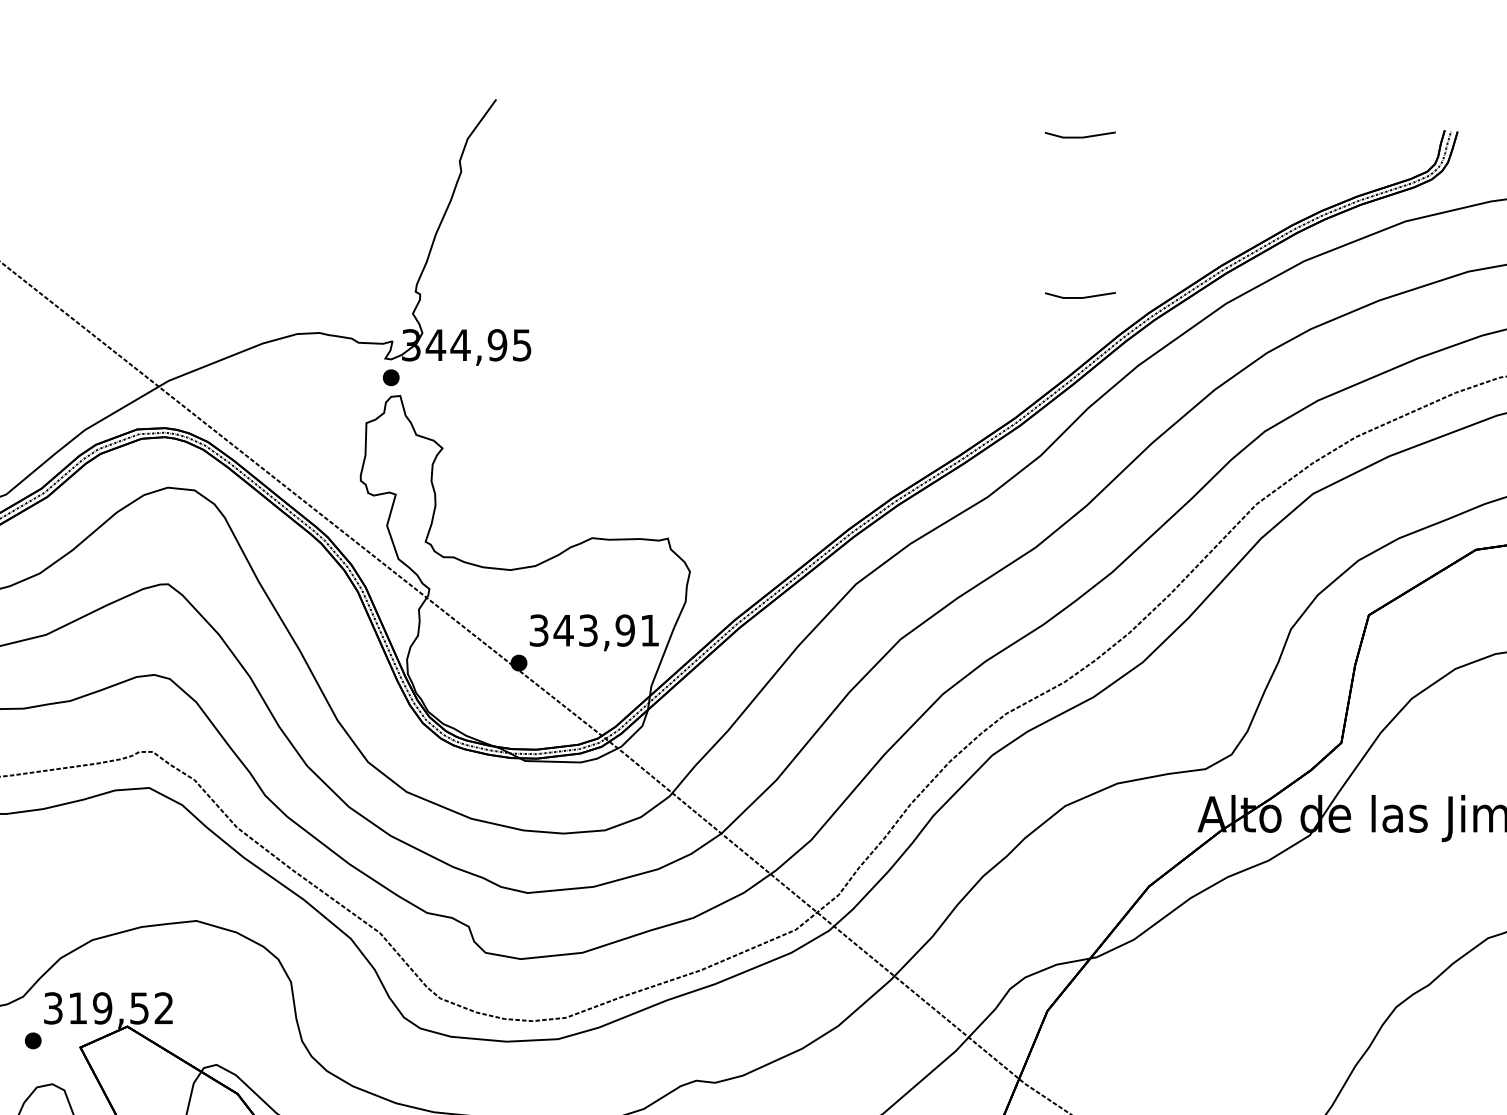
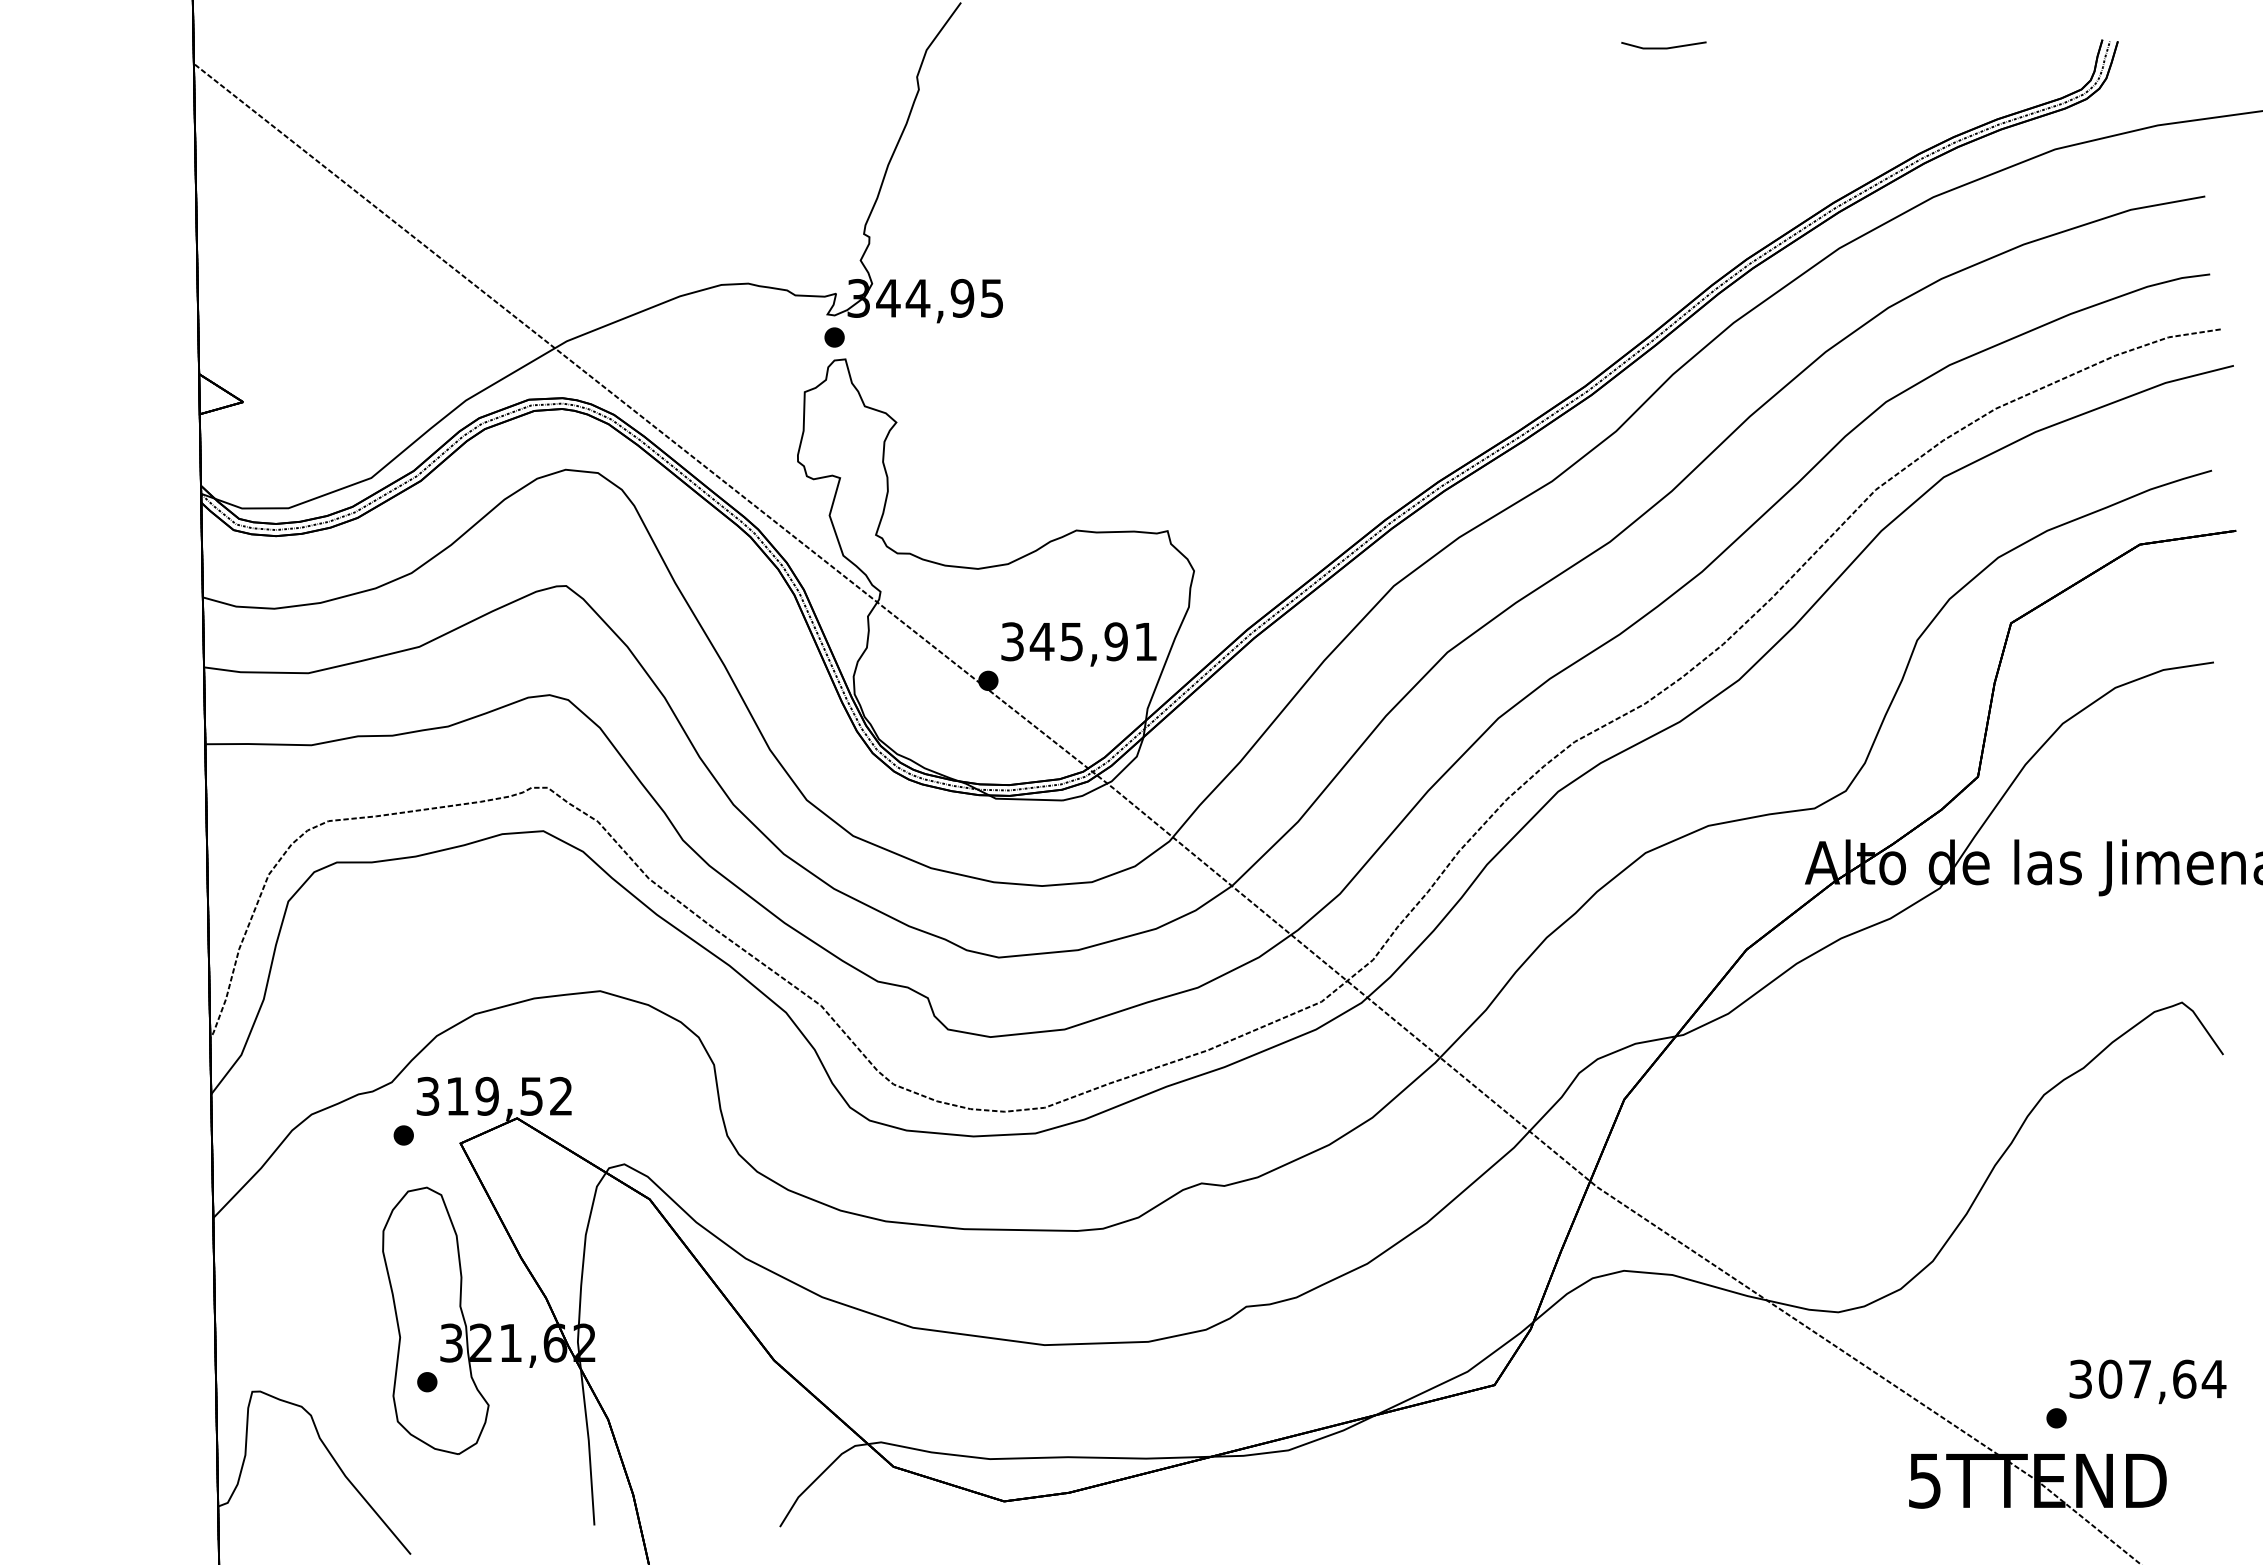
line: (1080, 297) -> (1663, 240), removed
text: (588, 630) -> (1071, 641), 343,91 -> 345,91

